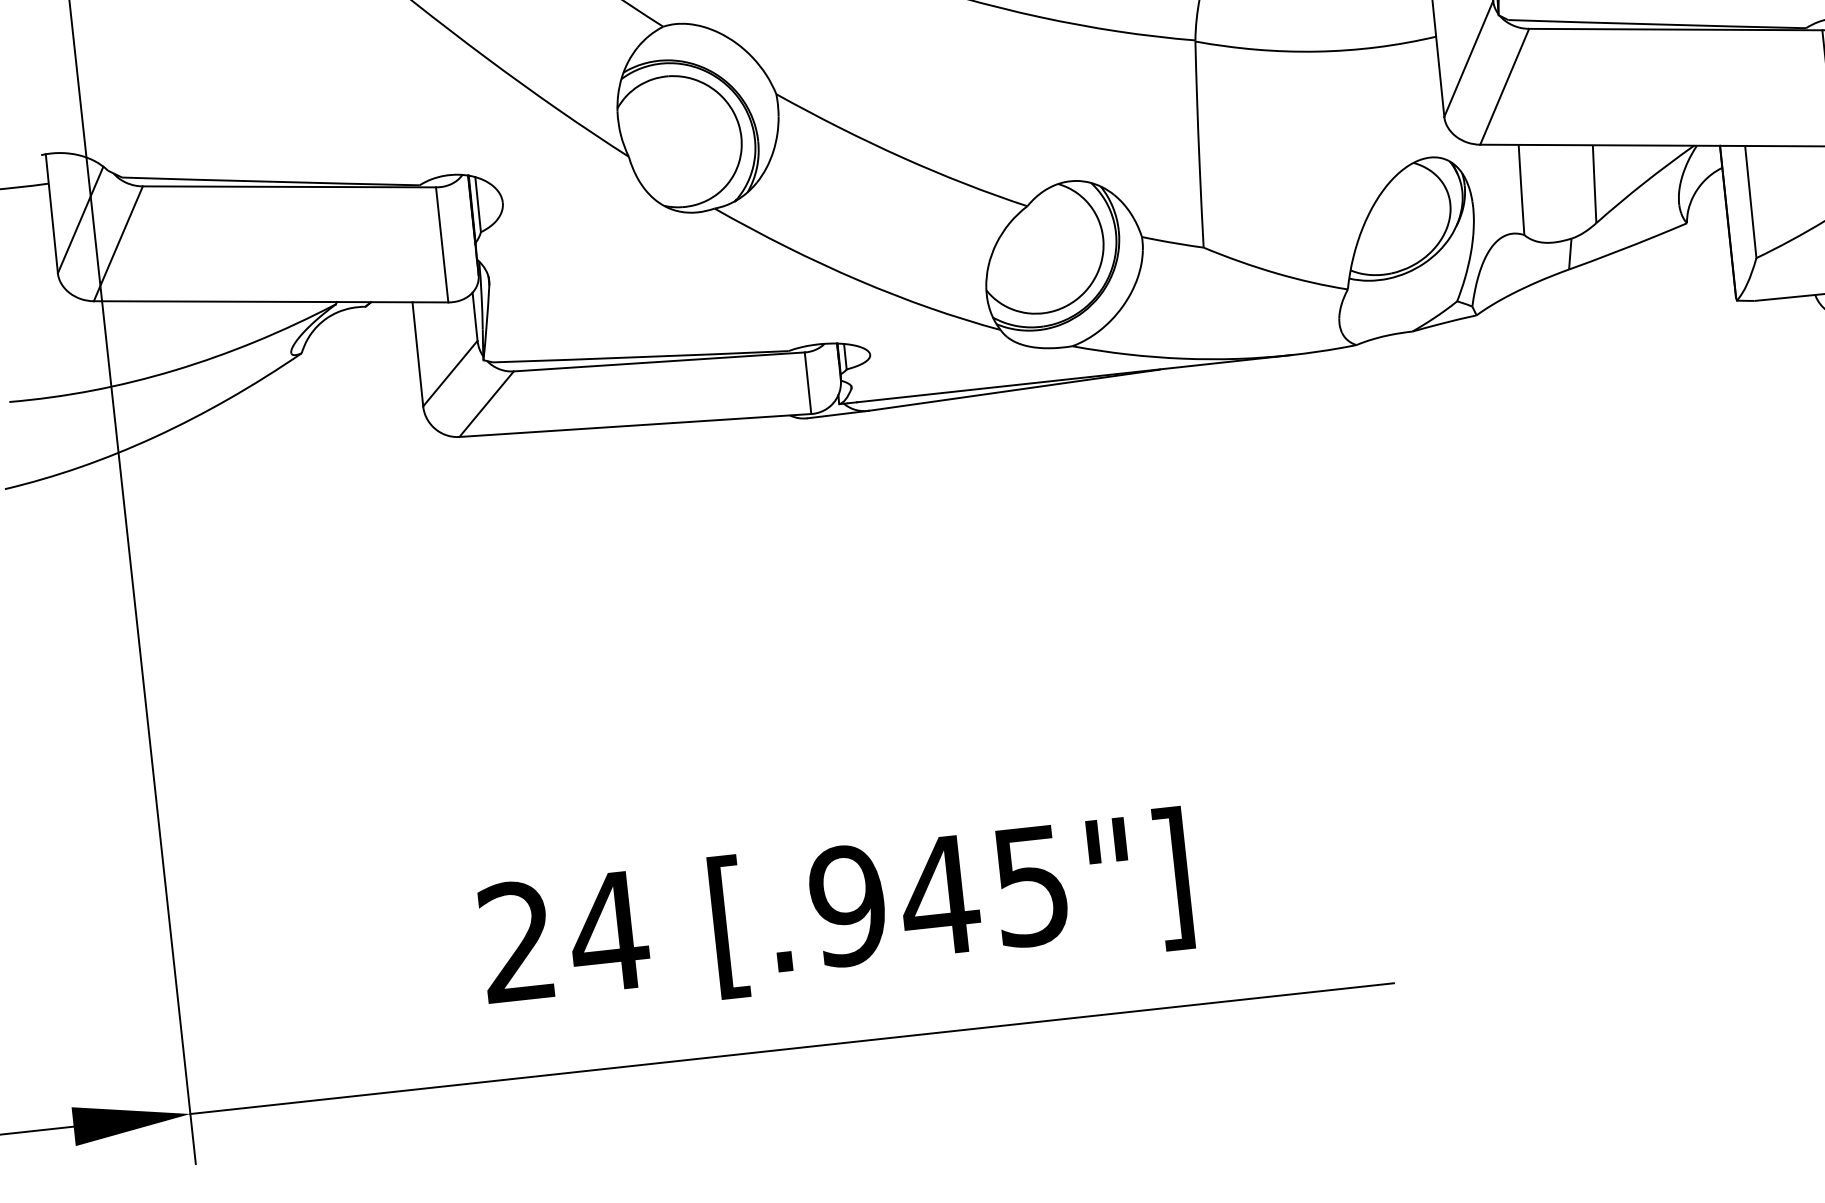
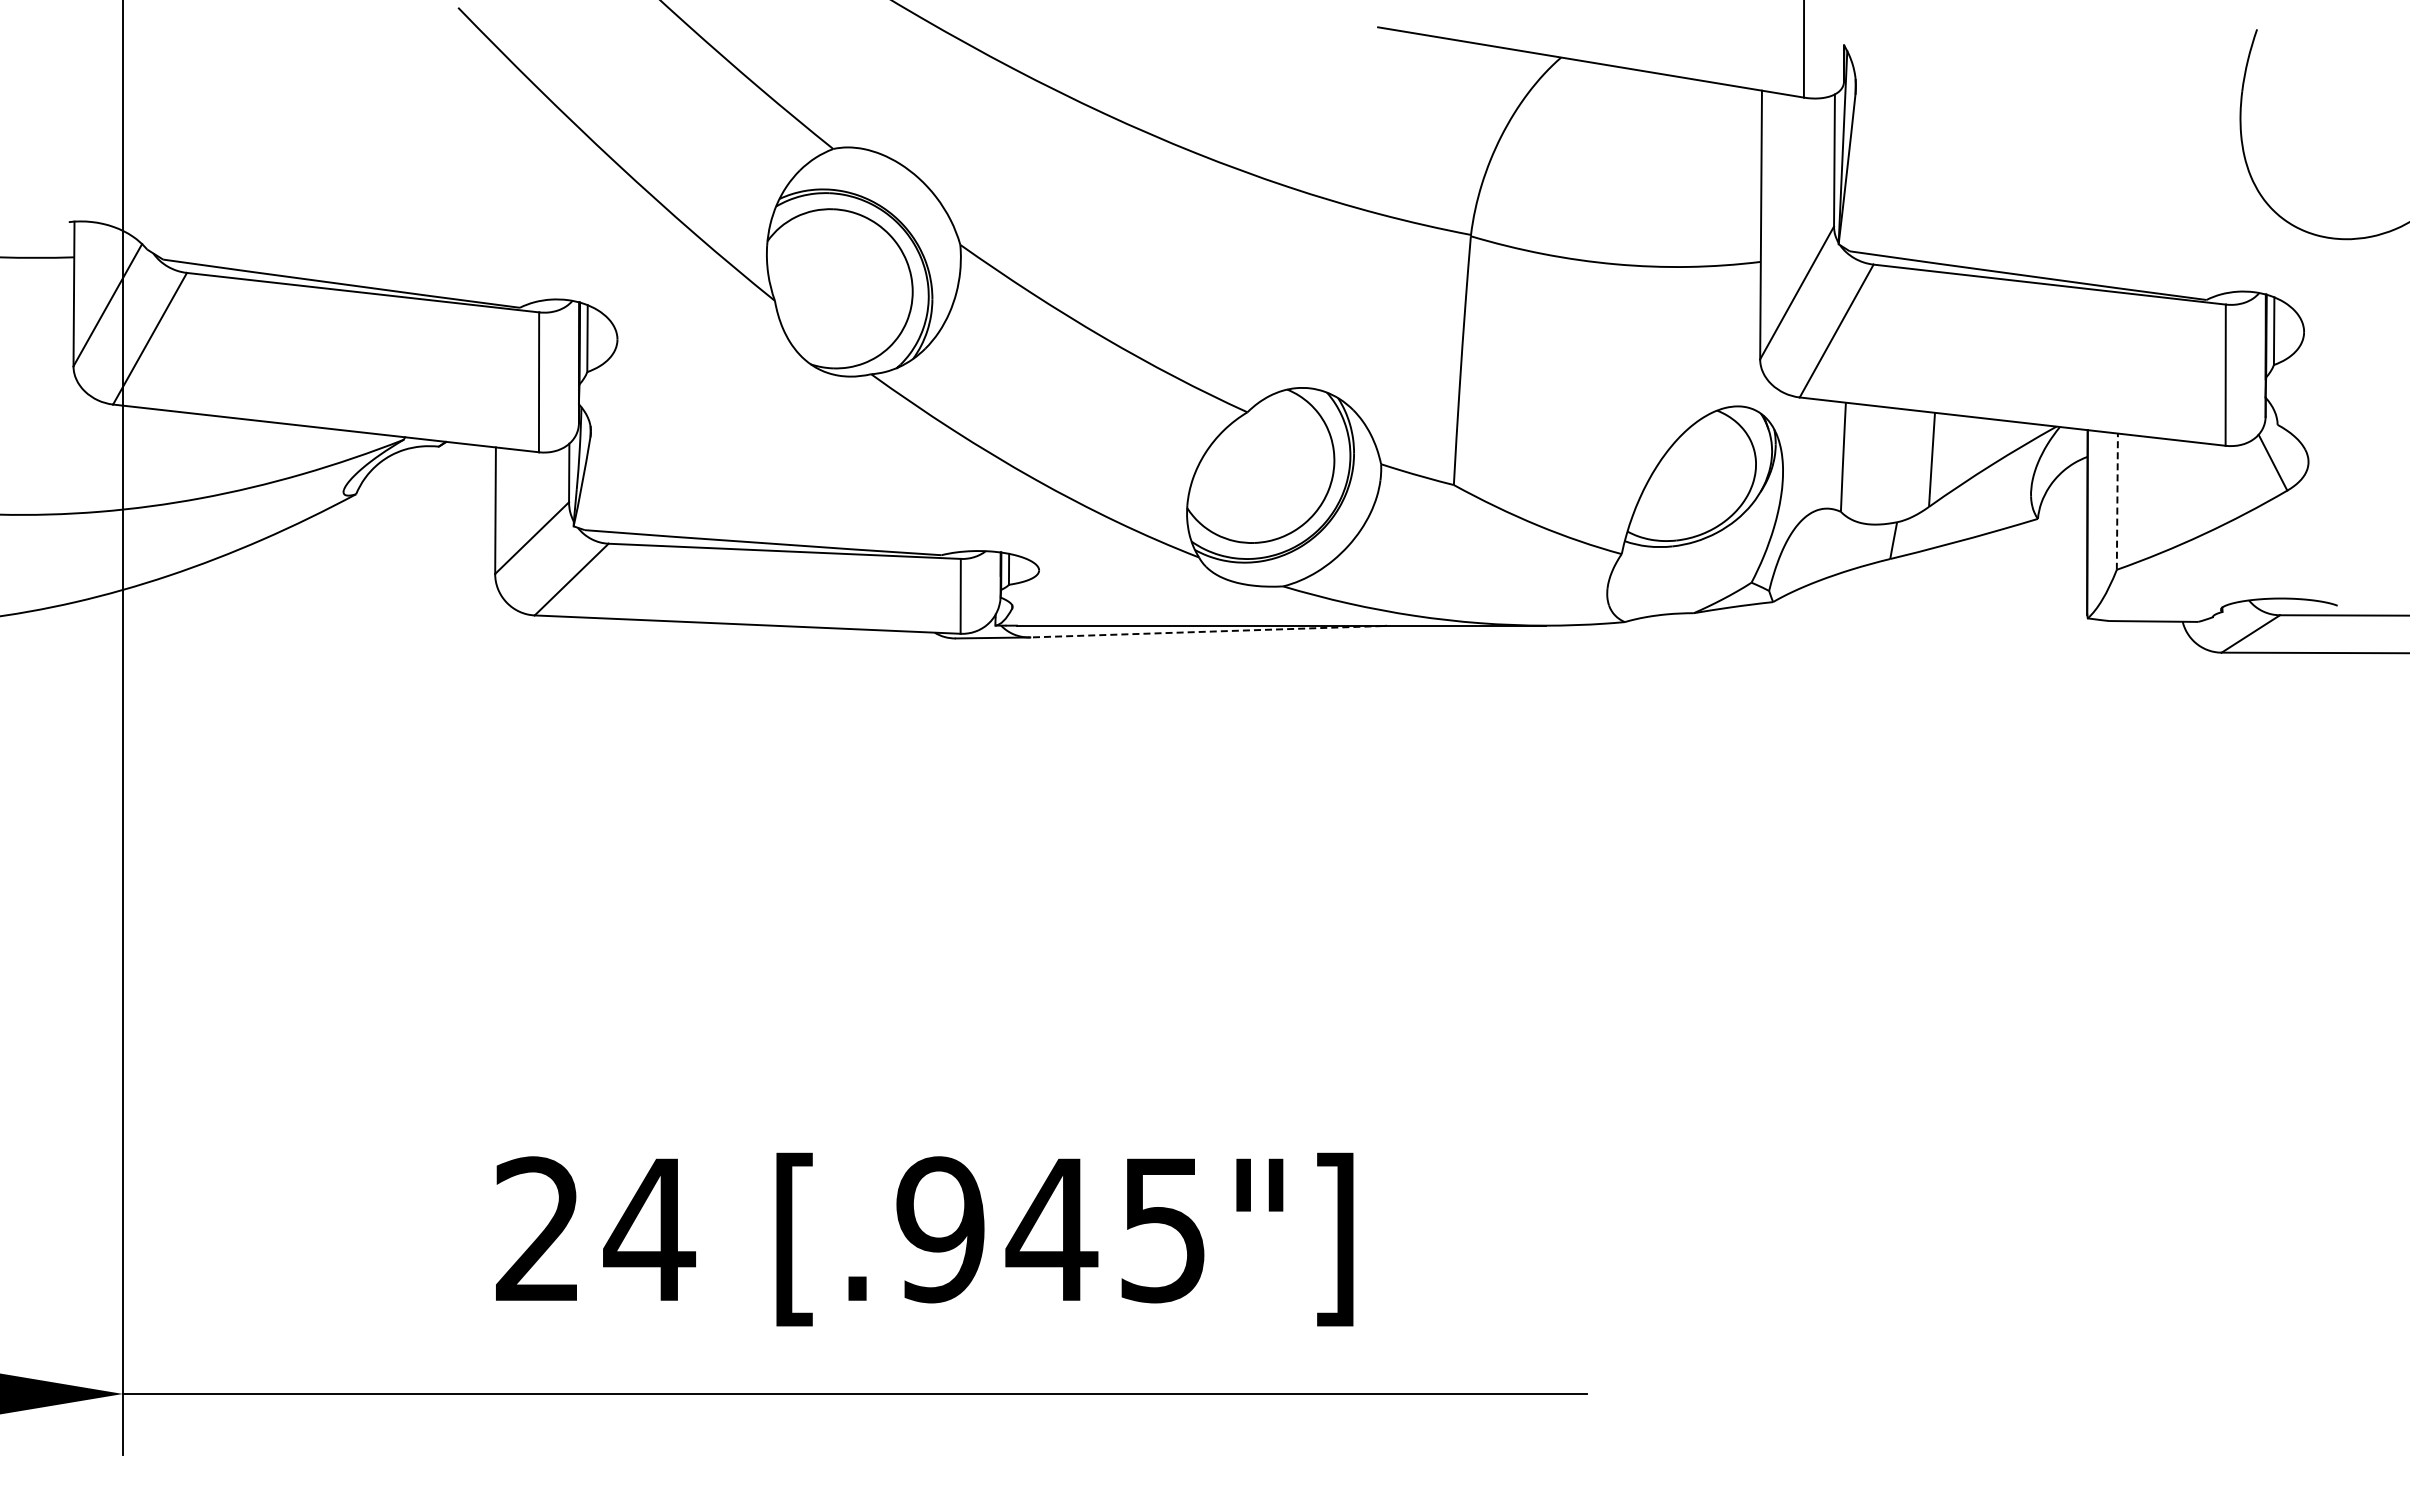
line: (1750, 201) -> (2117, 501), solid -> dashed
line: (1012, 390) -> (1205, 631), solid -> dashed

